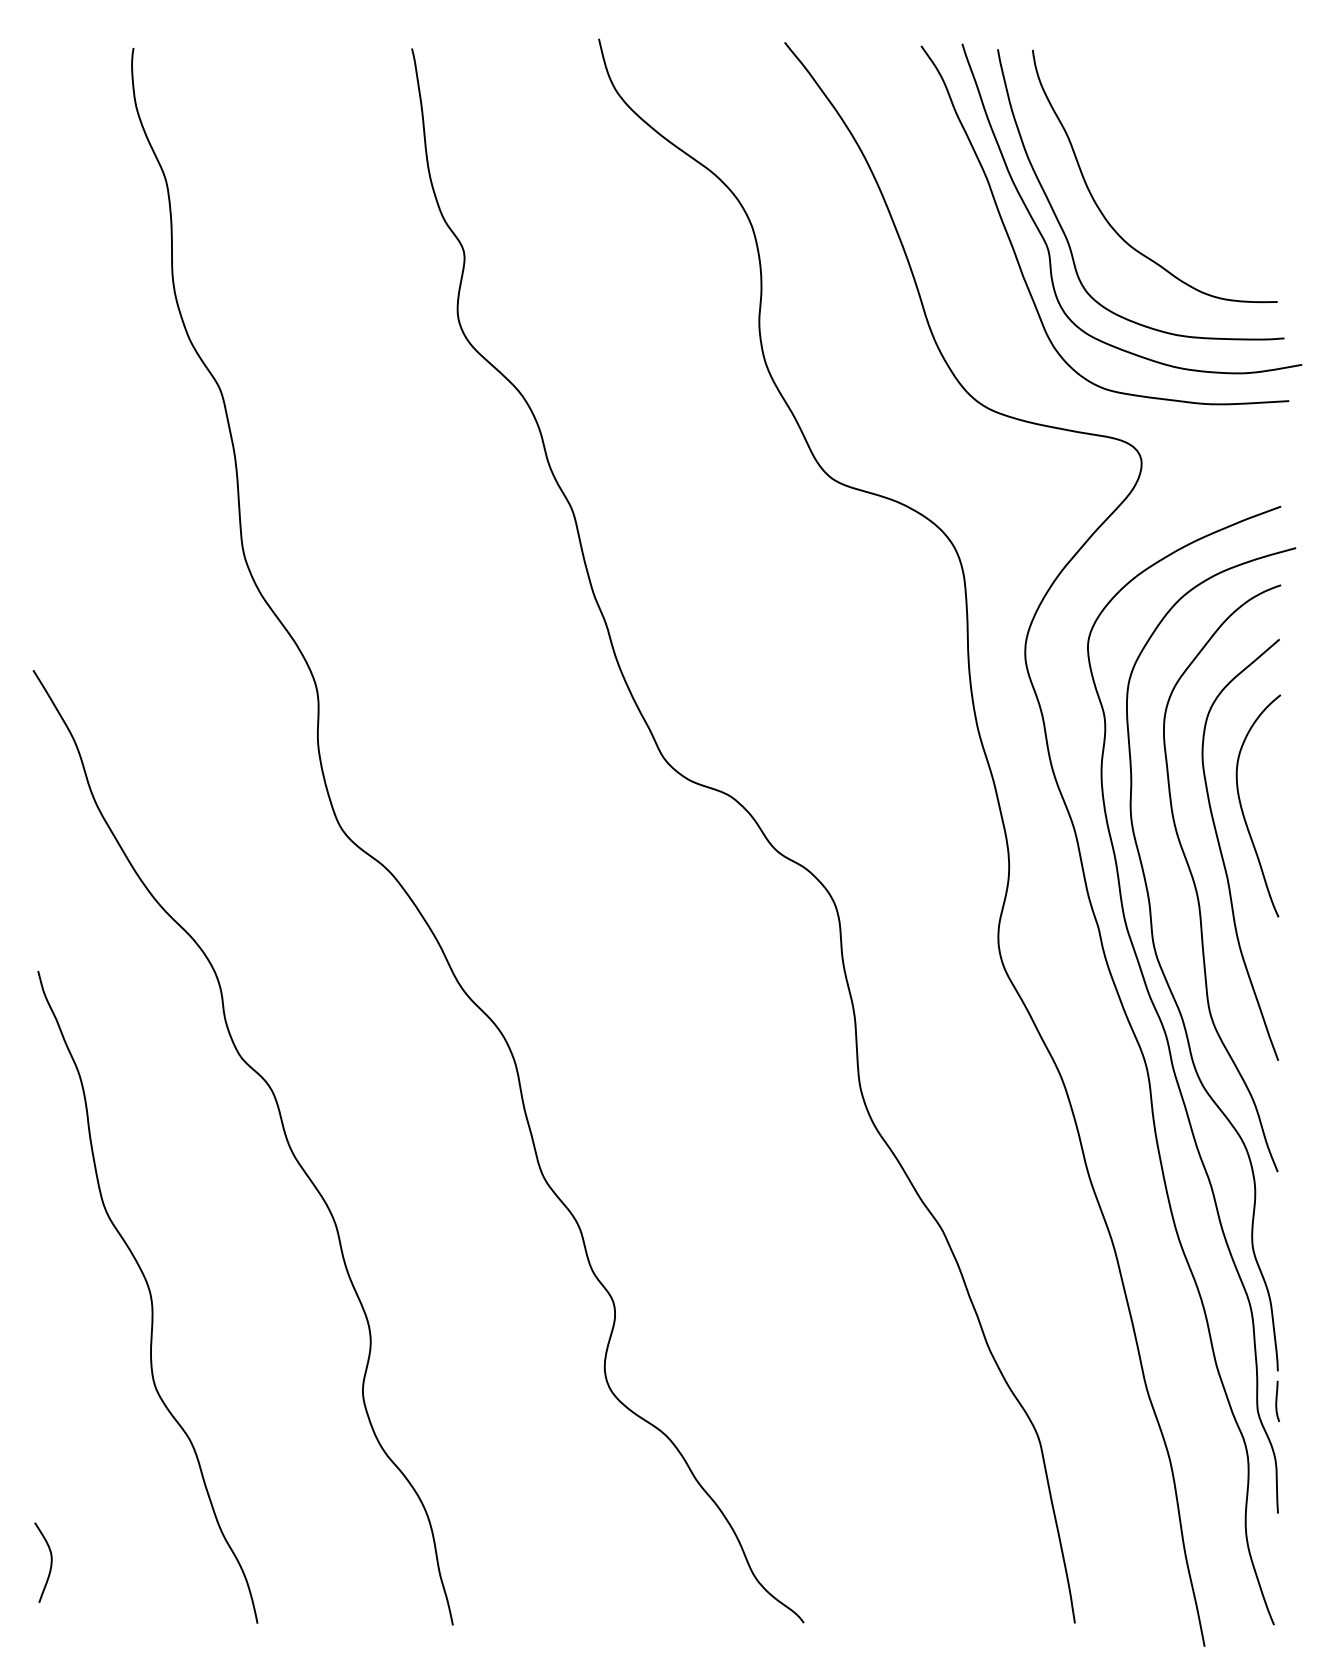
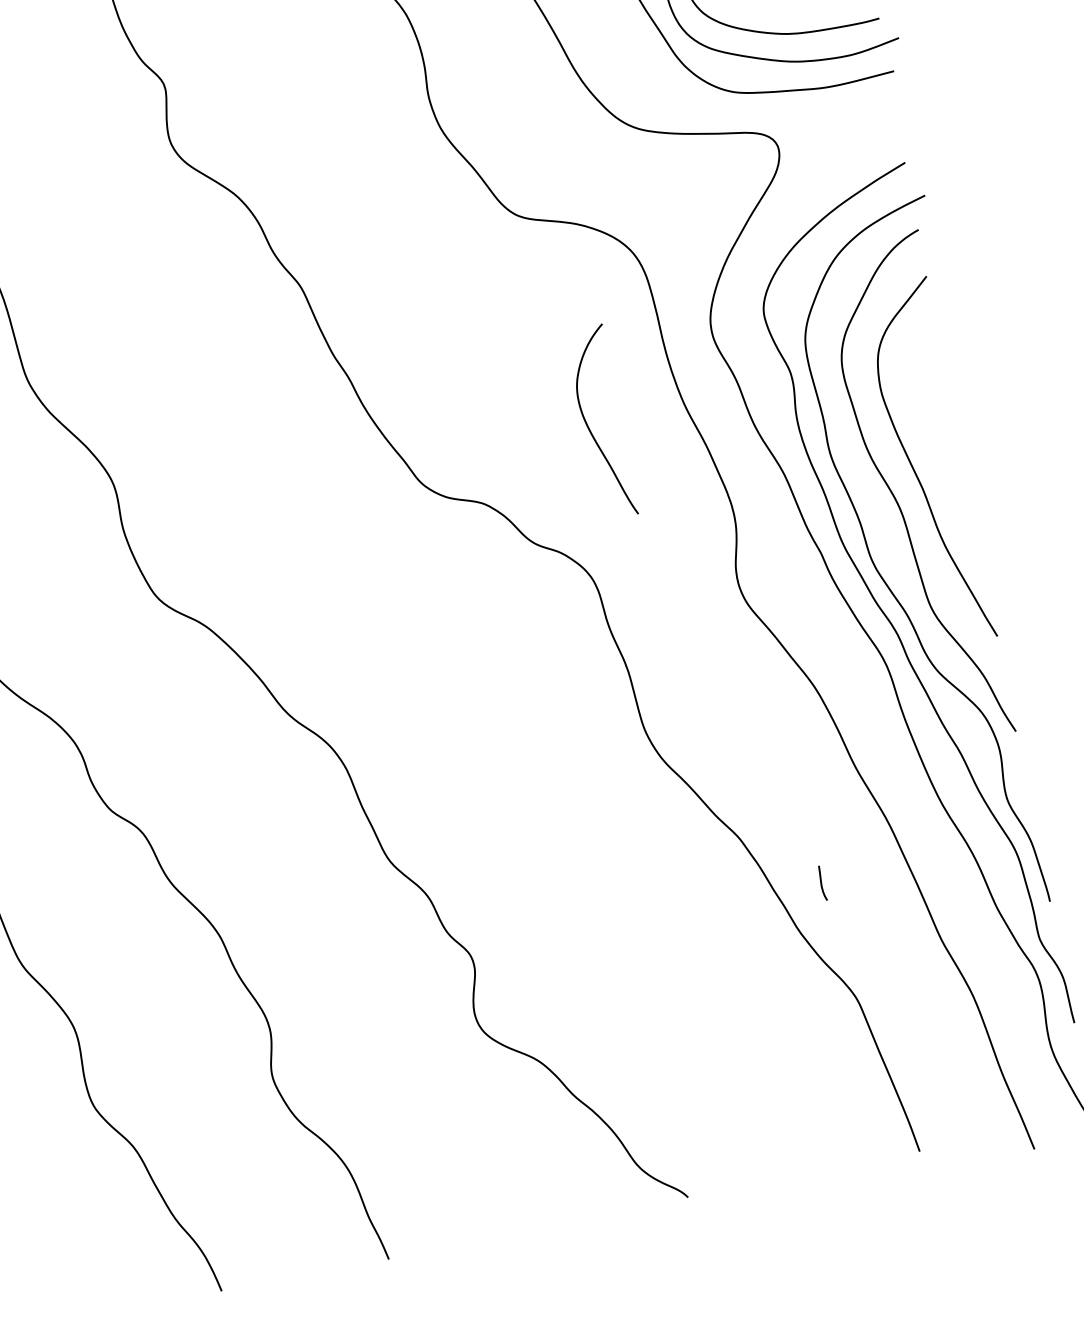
curve: (1242, 807) -> (588, 426), moved
curve: (1277, 1400) -> (822, 882), moved
curve: (50, 1562) -> (34, 1274), removed

